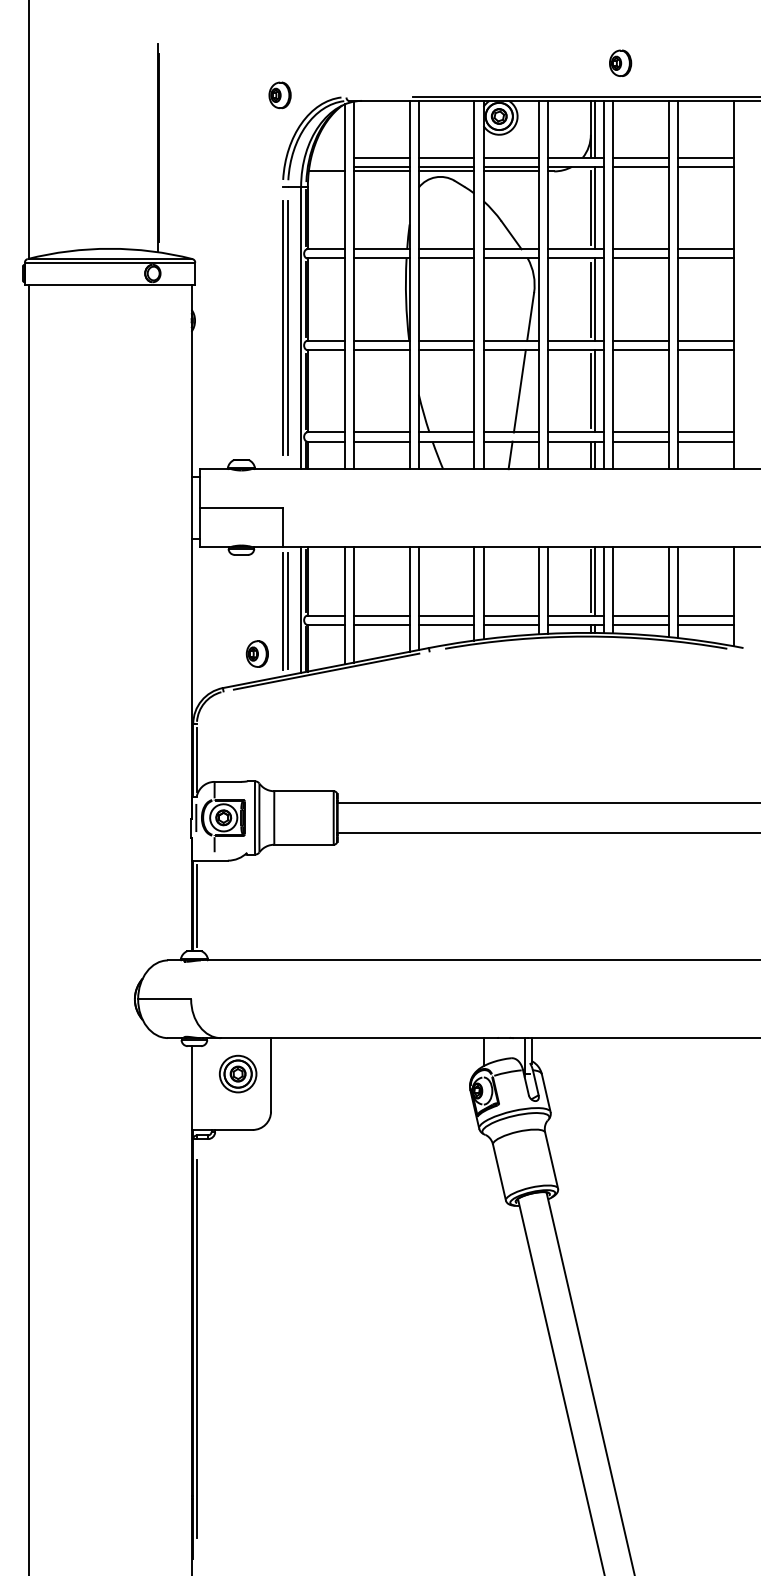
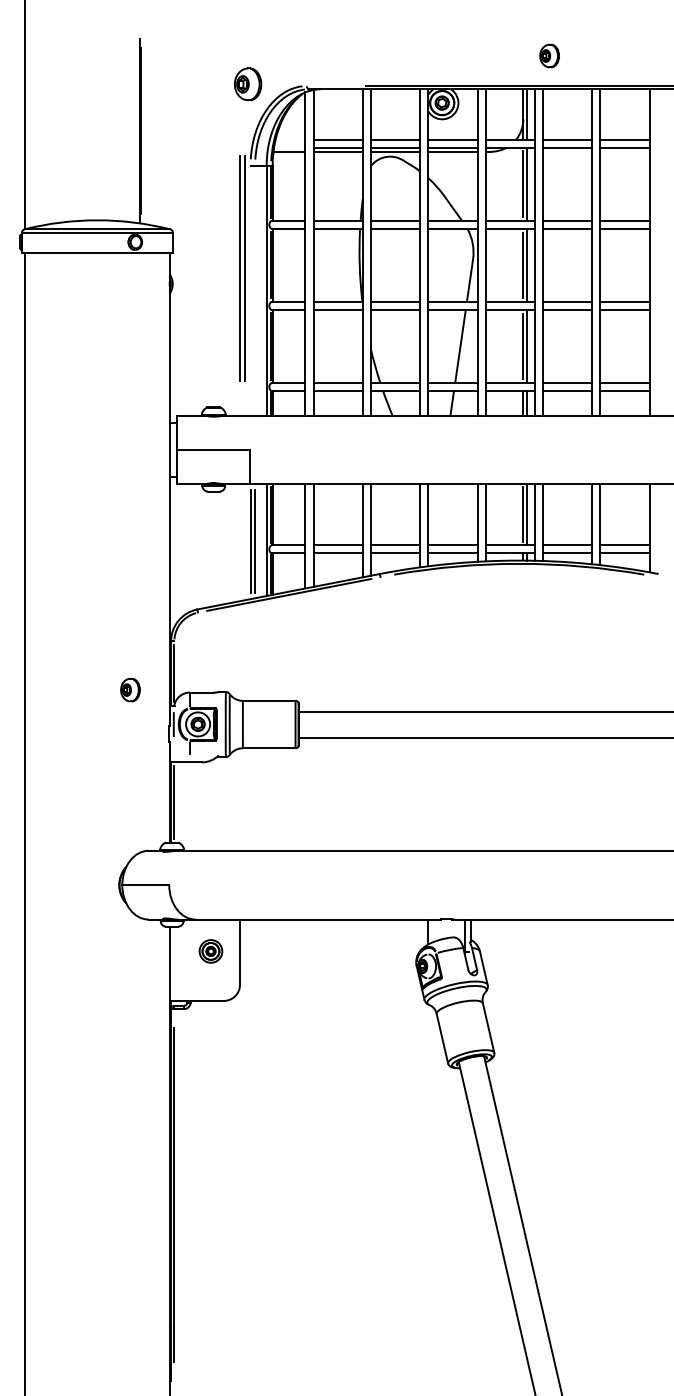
part: (279, 95) -> (247, 84), size x1.4
part: (285, 327) -> (242, 267), moved
part: (256, 653) -> (129, 689), moved
part: (238, 1073) -> (211, 950), size x0.7

